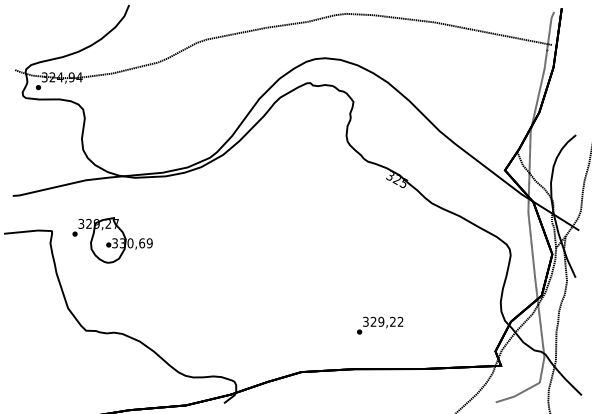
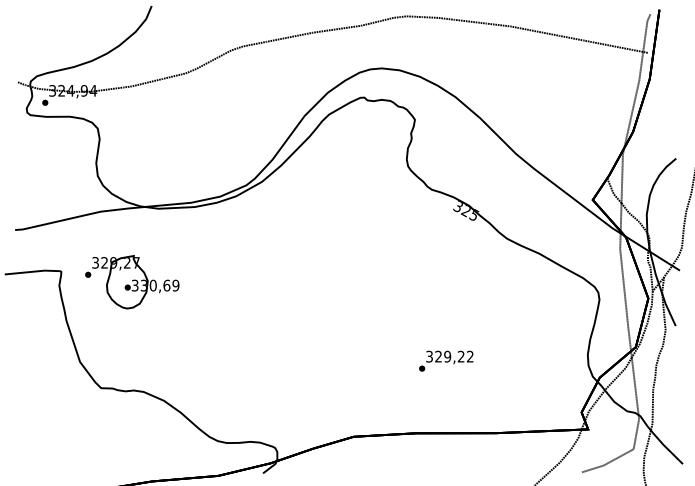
text: (380, 325) -> (446, 360), moved

